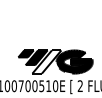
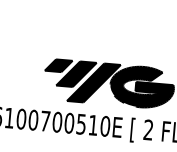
fill: (46, 61) -> (93, 81), added

